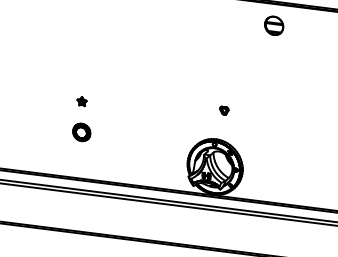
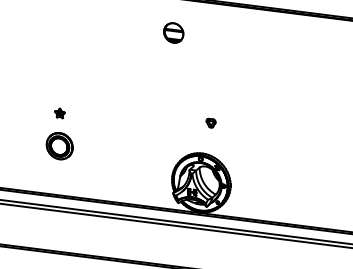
part: (274, 25) -> (174, 32), moved
part: (81, 132) -> (59, 146), size x1.43

